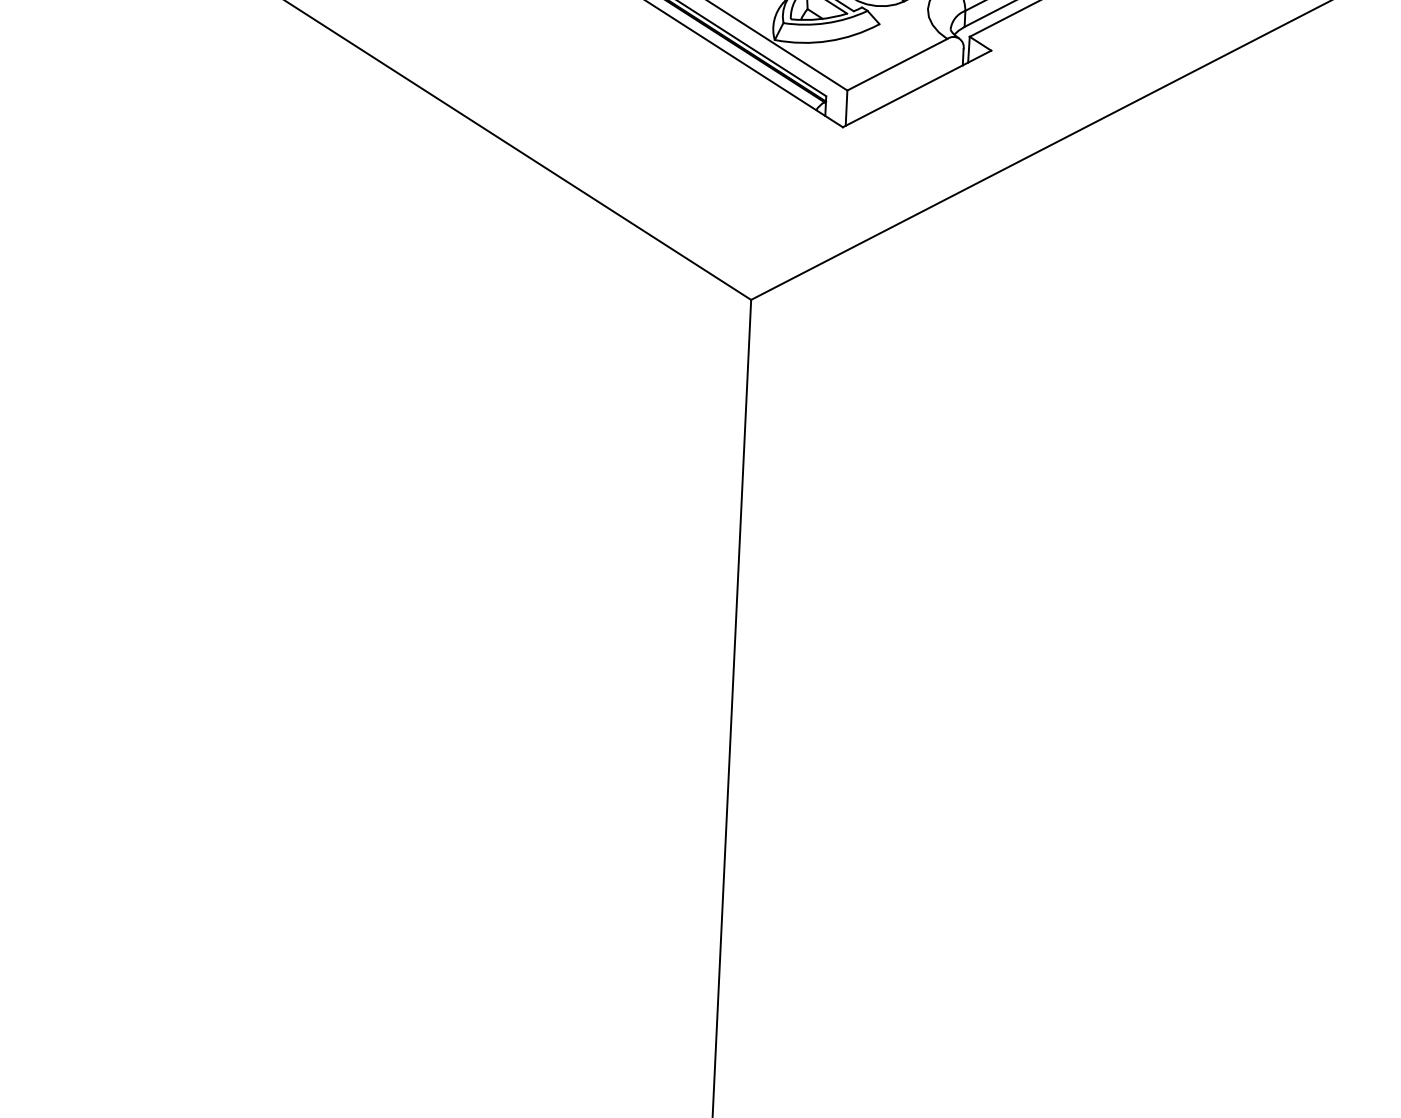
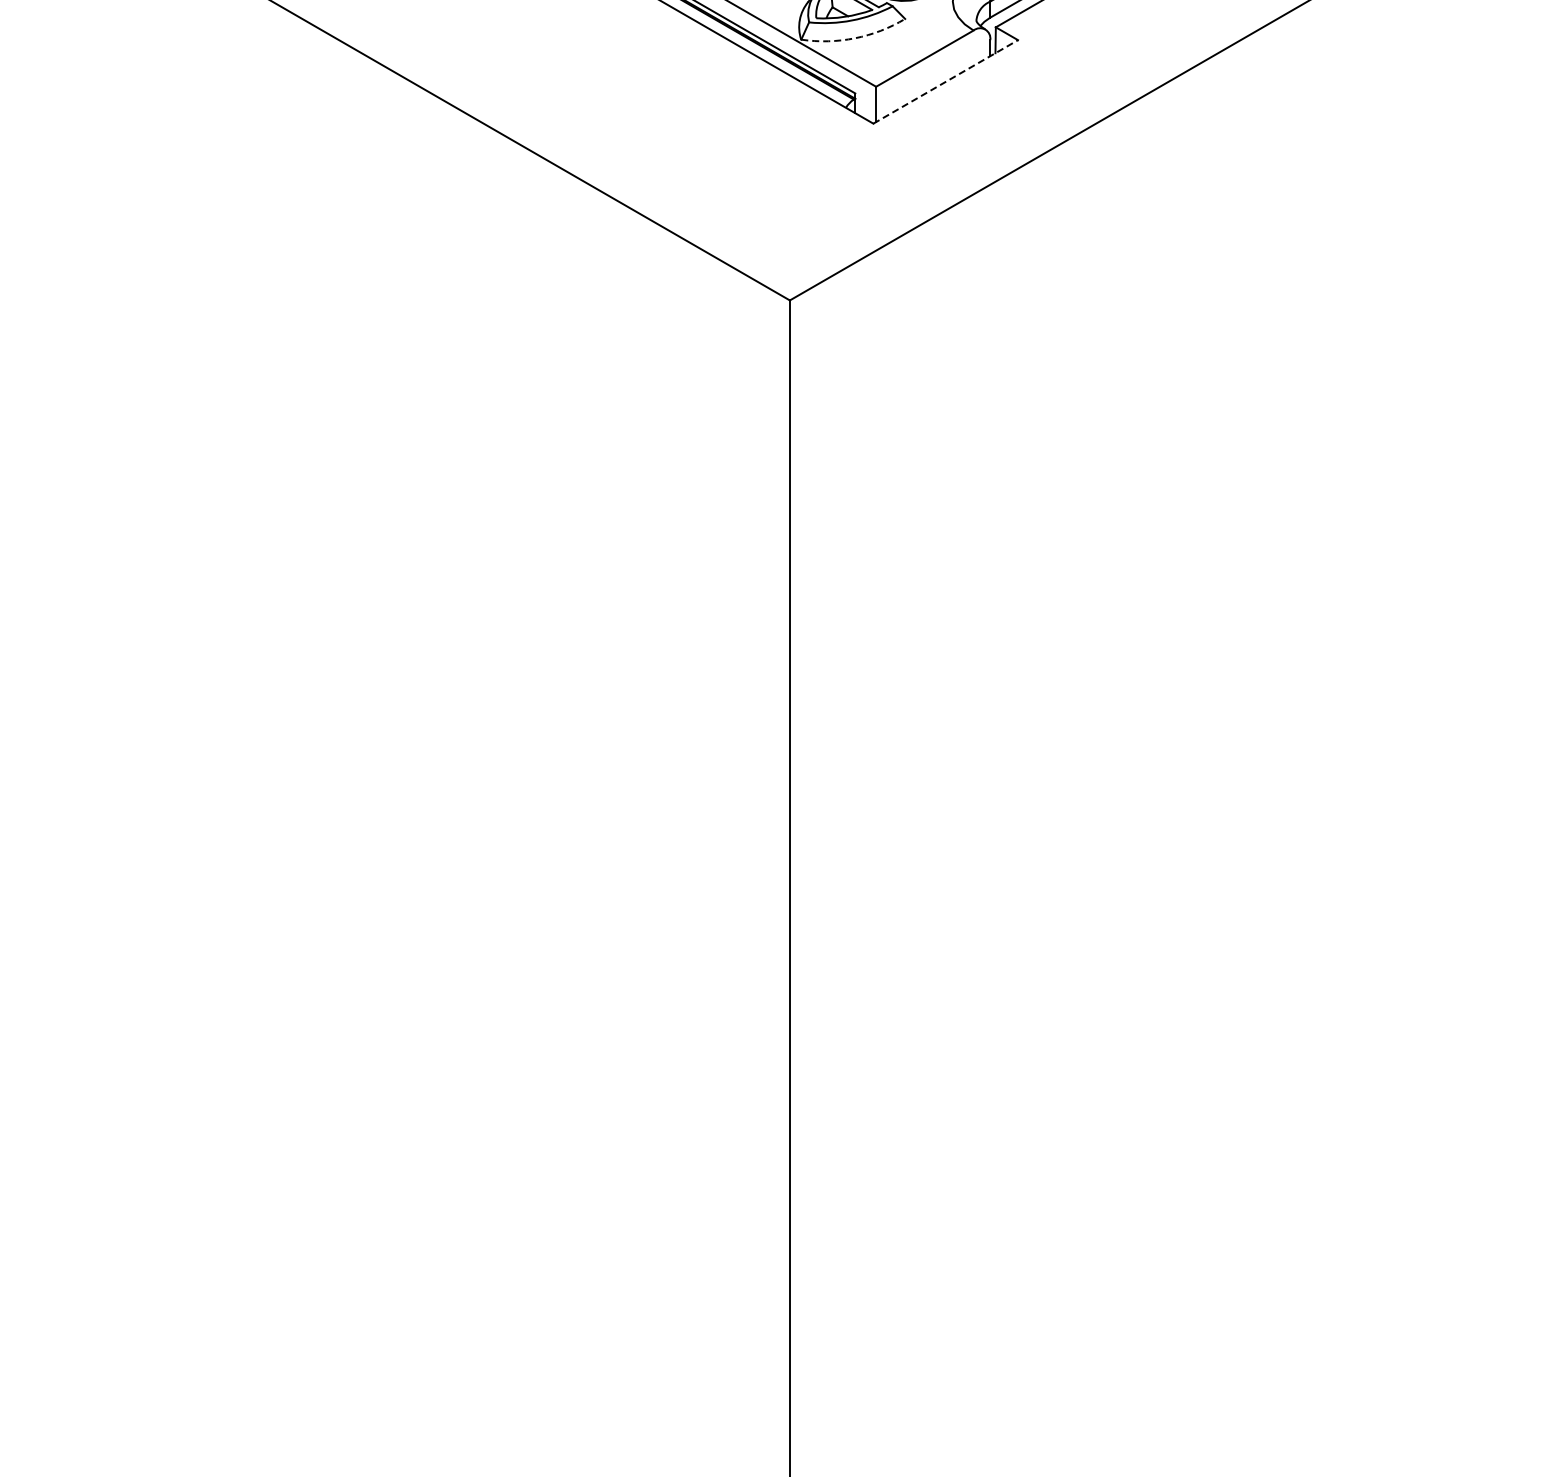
arc: (829, 41) -> (855, 38), solid -> dashed
line: (916, 88) -> (945, 81), solid -> dashed

